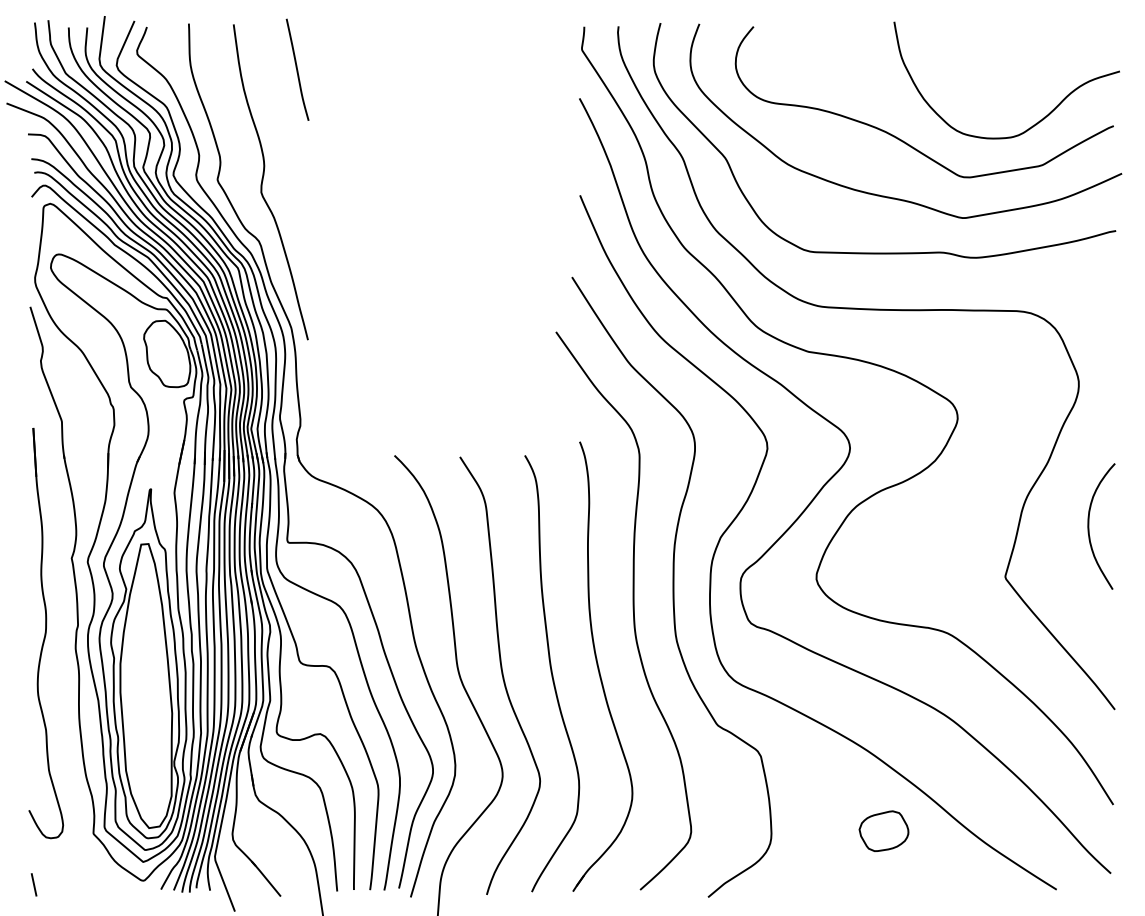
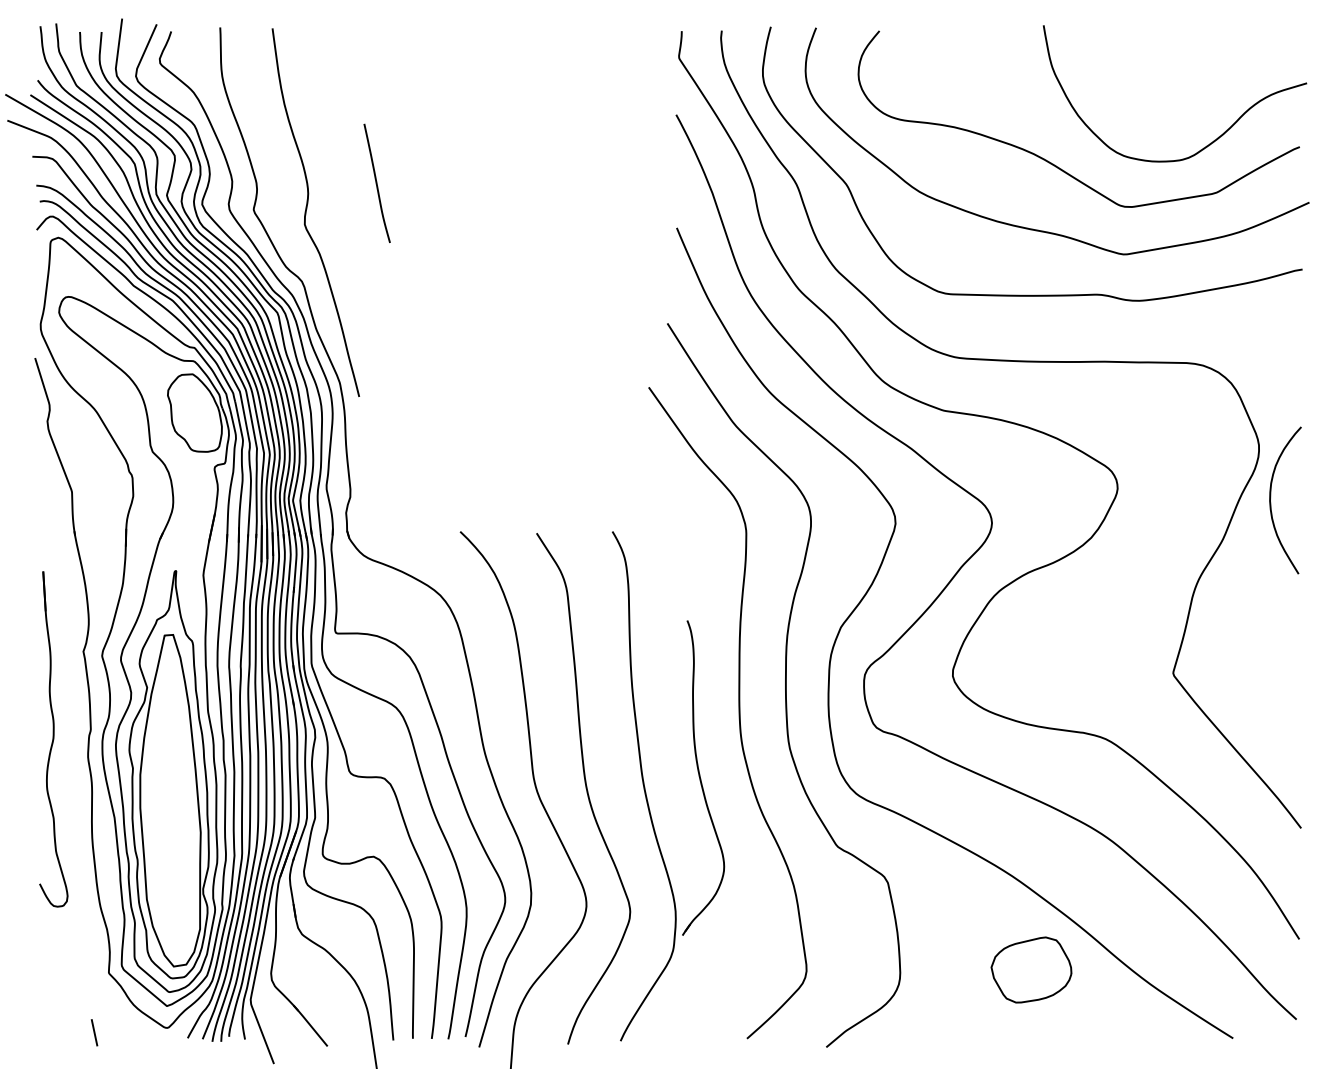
curve: (297, 69) -> (376, 182), moved
curve: (1089, 528) -> (1271, 502), moved
part: (46, 633) -> (53, 739), size x0.7
part: (602, 666) -> (703, 777), size x0.6
part: (883, 831) -> (1031, 970), size x1.4
line: (34, 884) -> (94, 1032), moved

